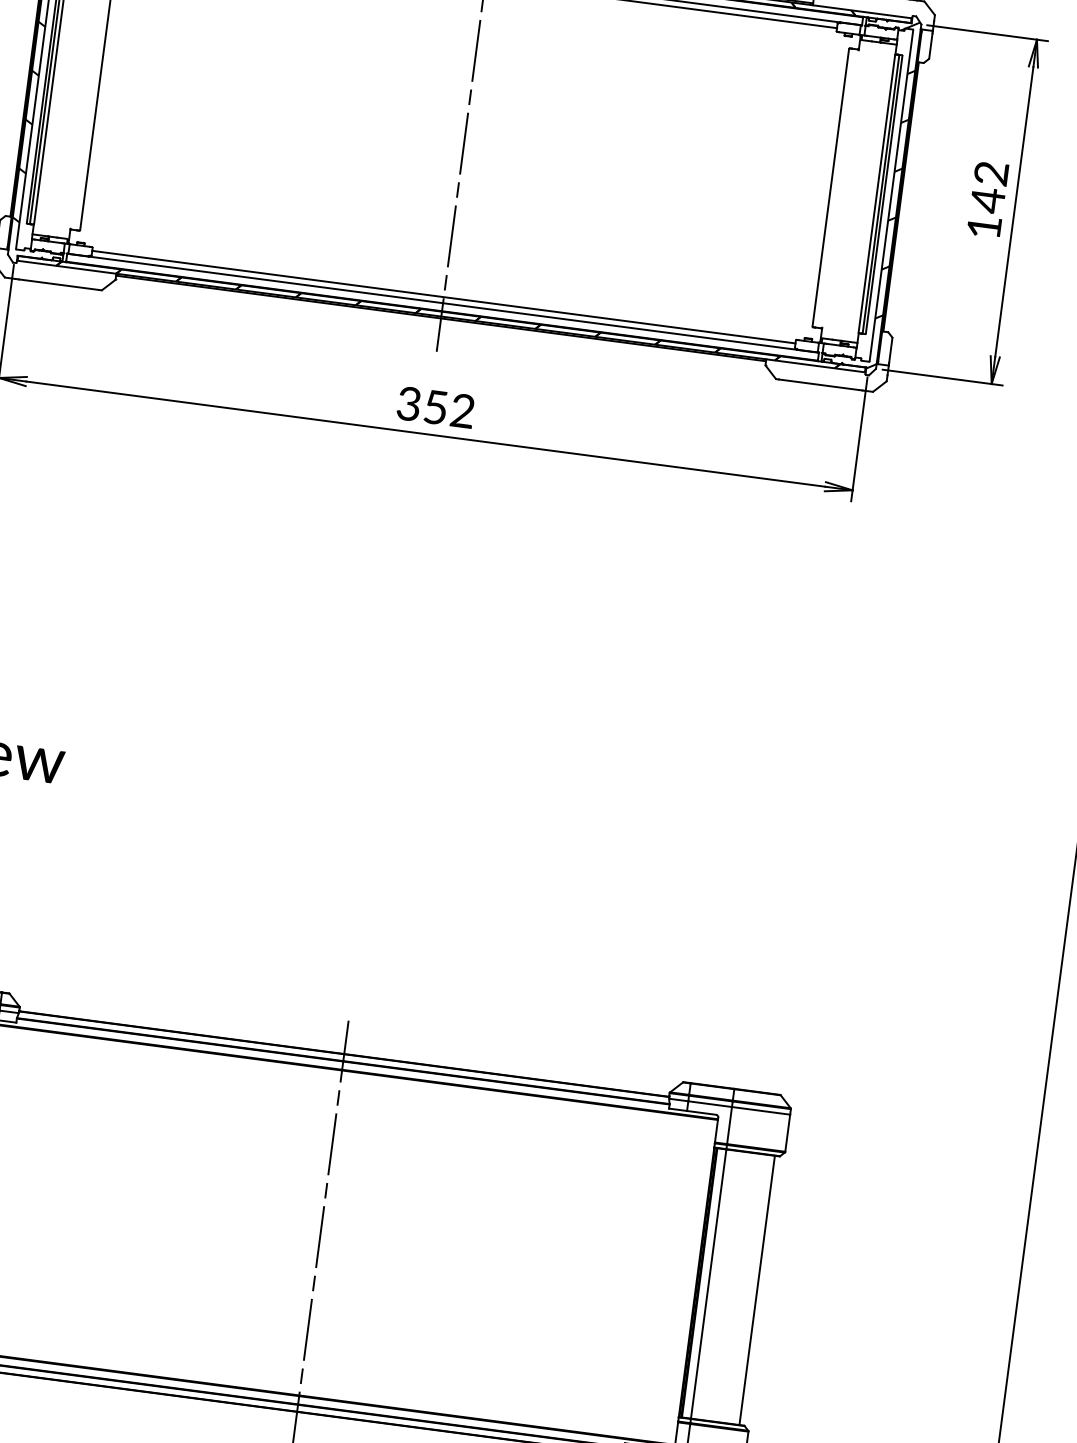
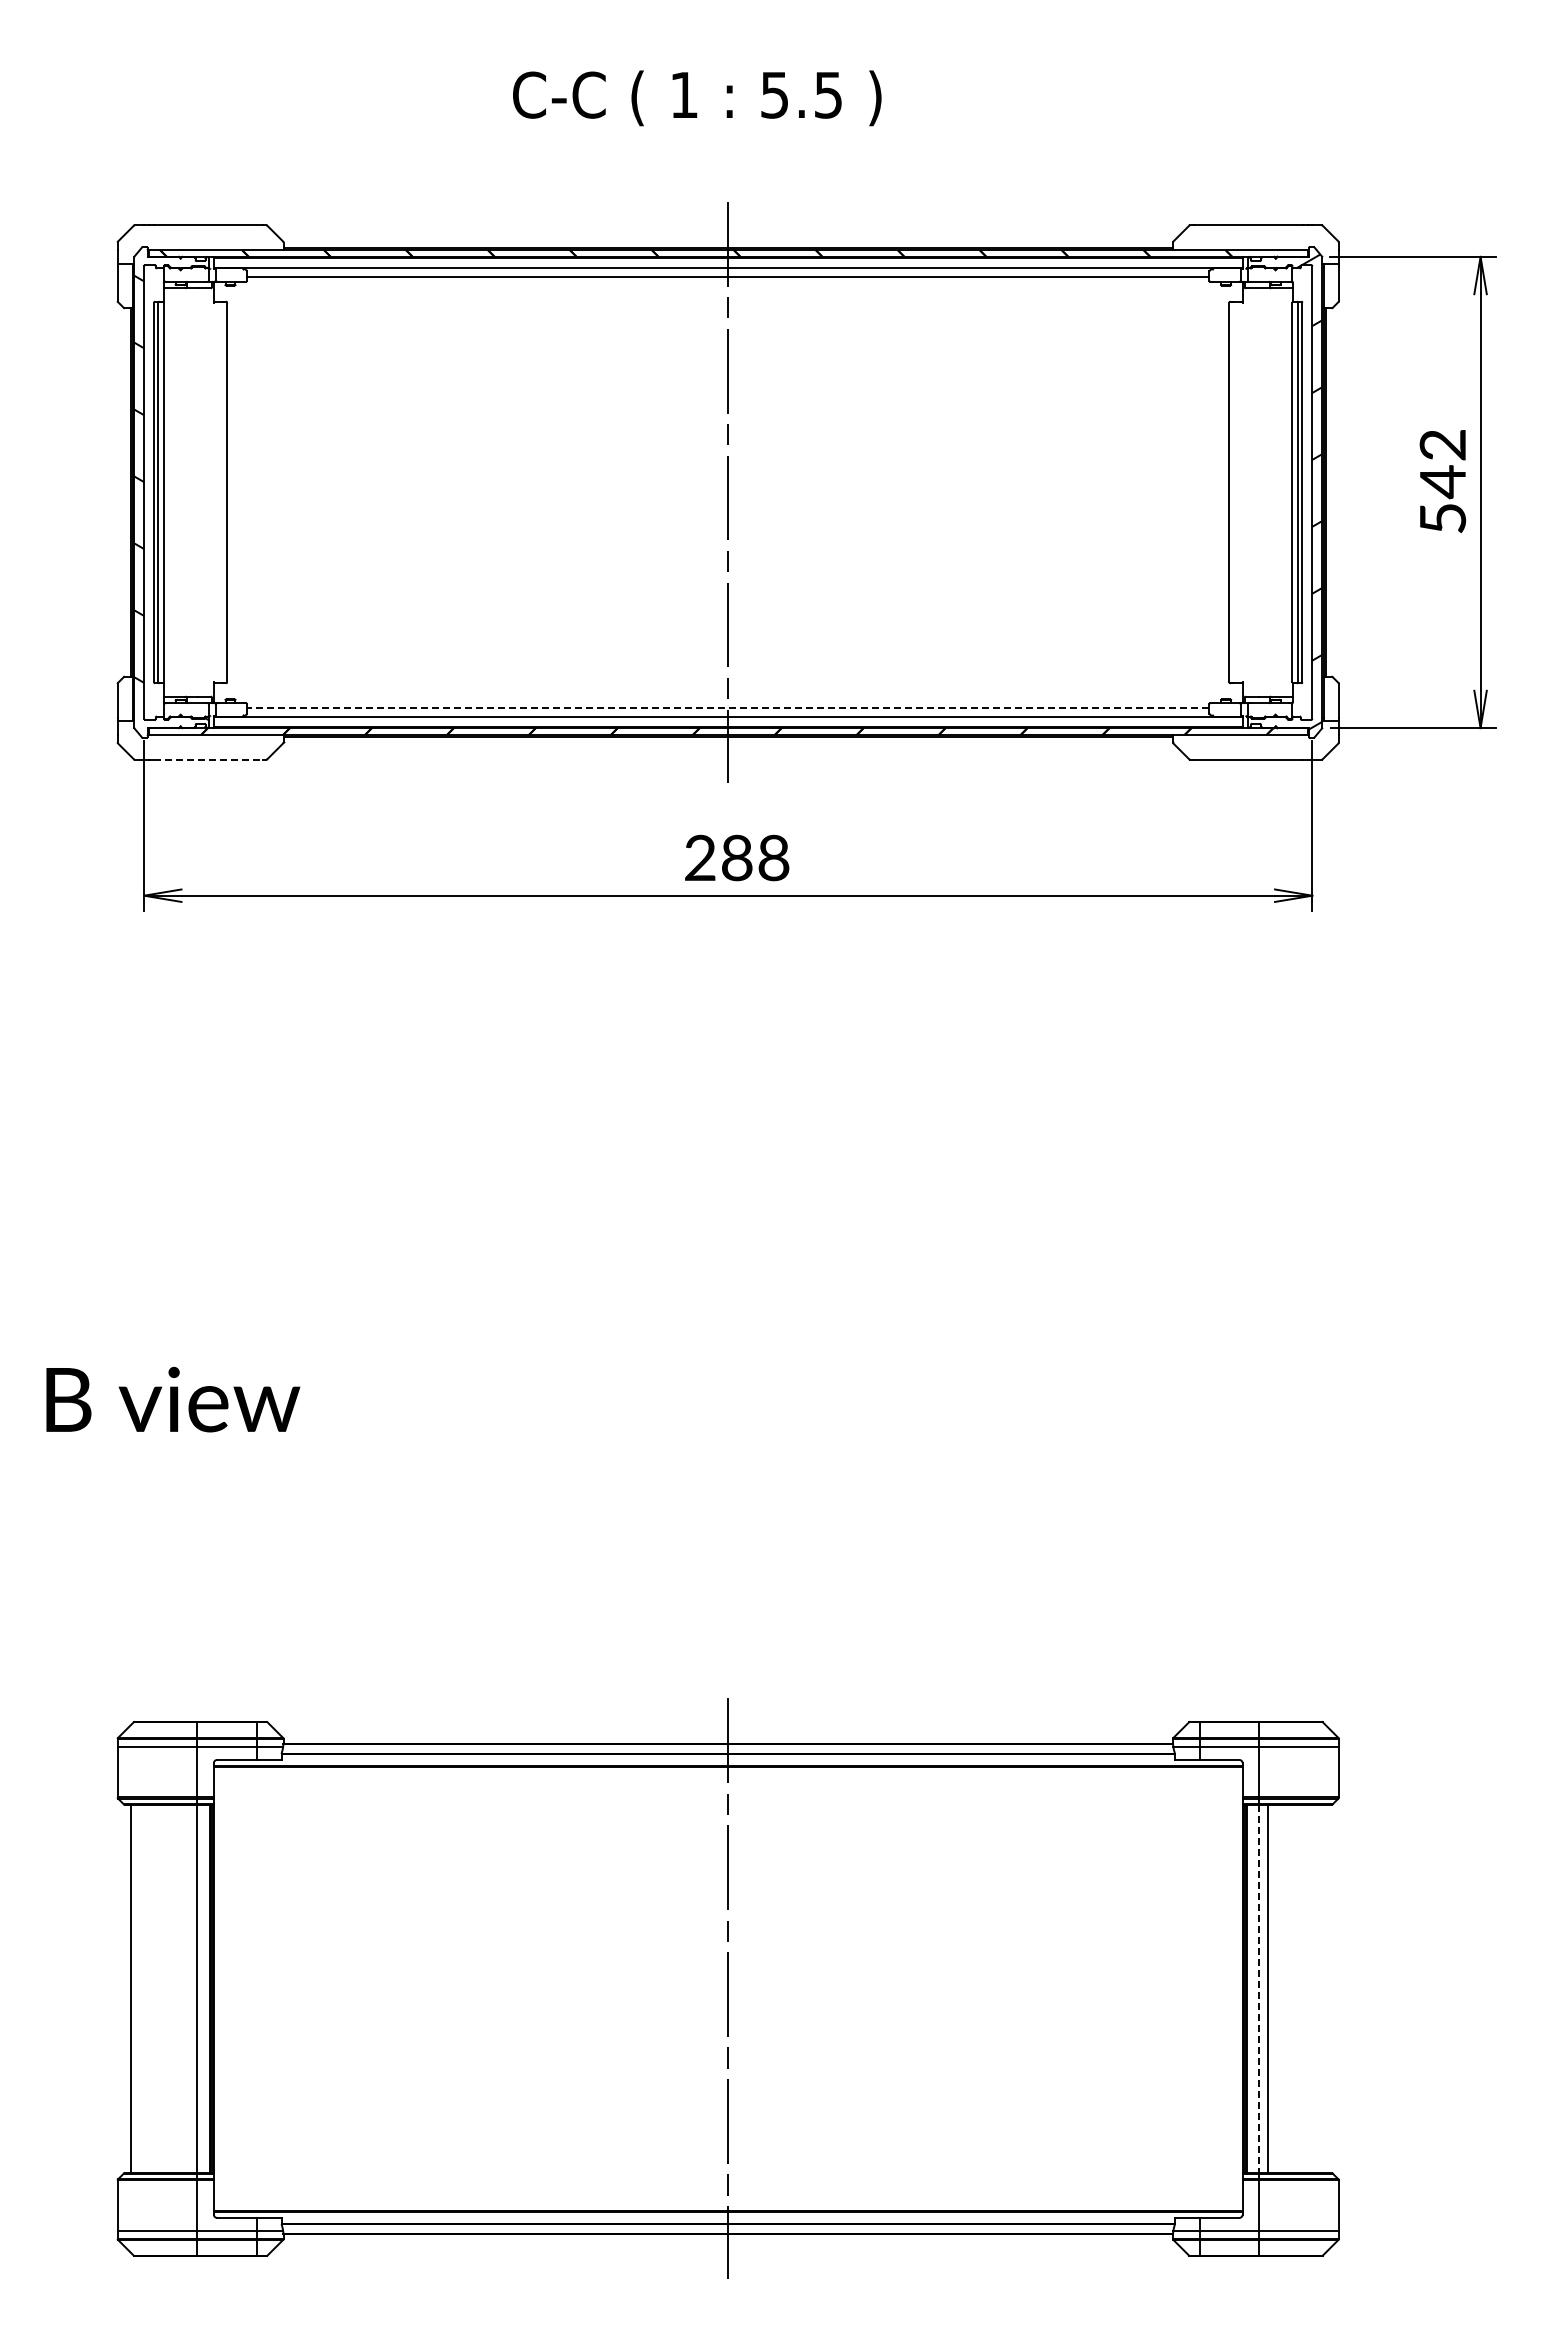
text: (984, 227) -> (1443, 518), 142 -> 542
line: (59, 284) -> (208, 759), solid -> dashed
line: (443, 297) -> (727, 708), solid -> dashed
text: (436, 407) -> (737, 857), 352 -> 288
line: (708, 1284) -> (1259, 1989), solid -> dashed
line: (757, 1290) -> (1267, 1988), moved

